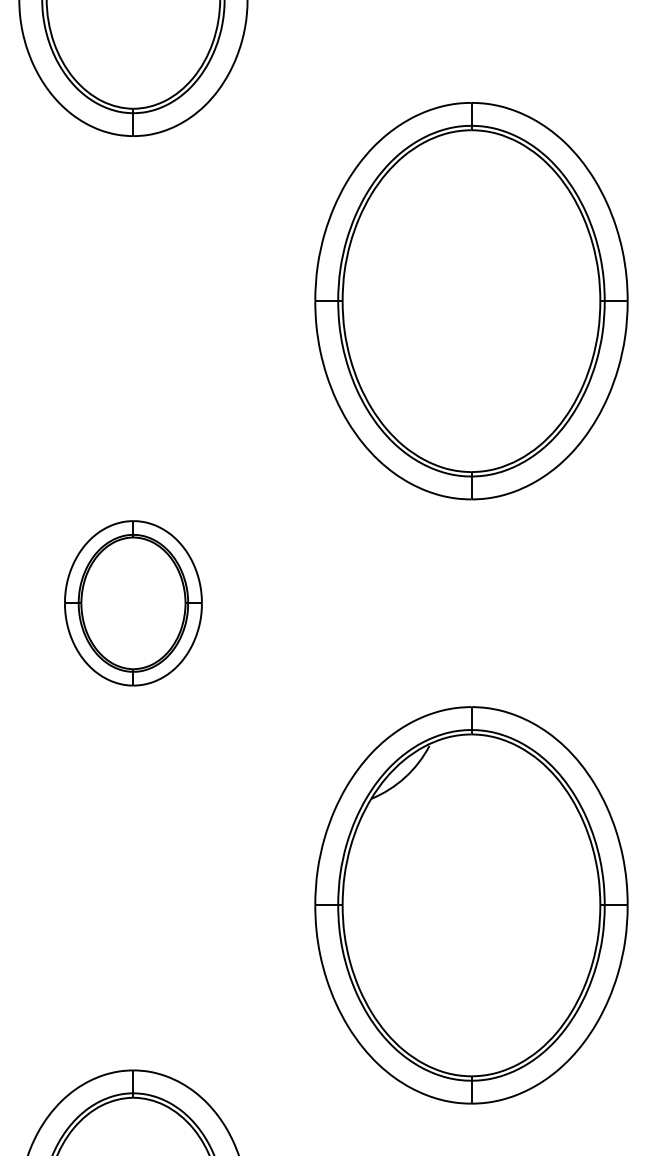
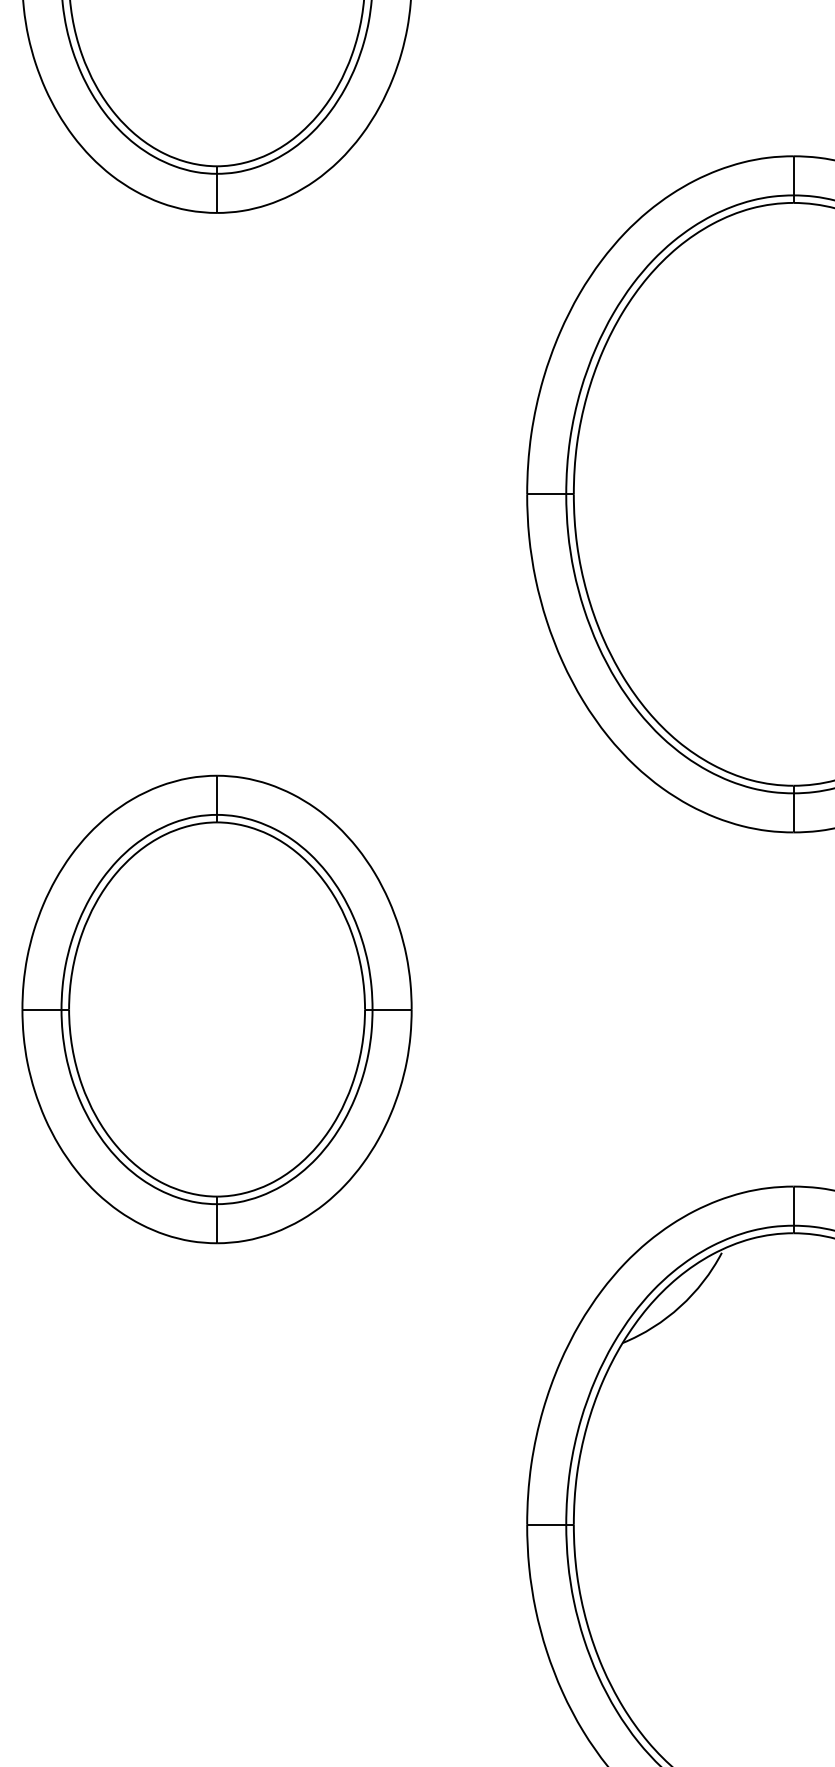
part: (133, 603) -> (217, 1009), size x1.67

